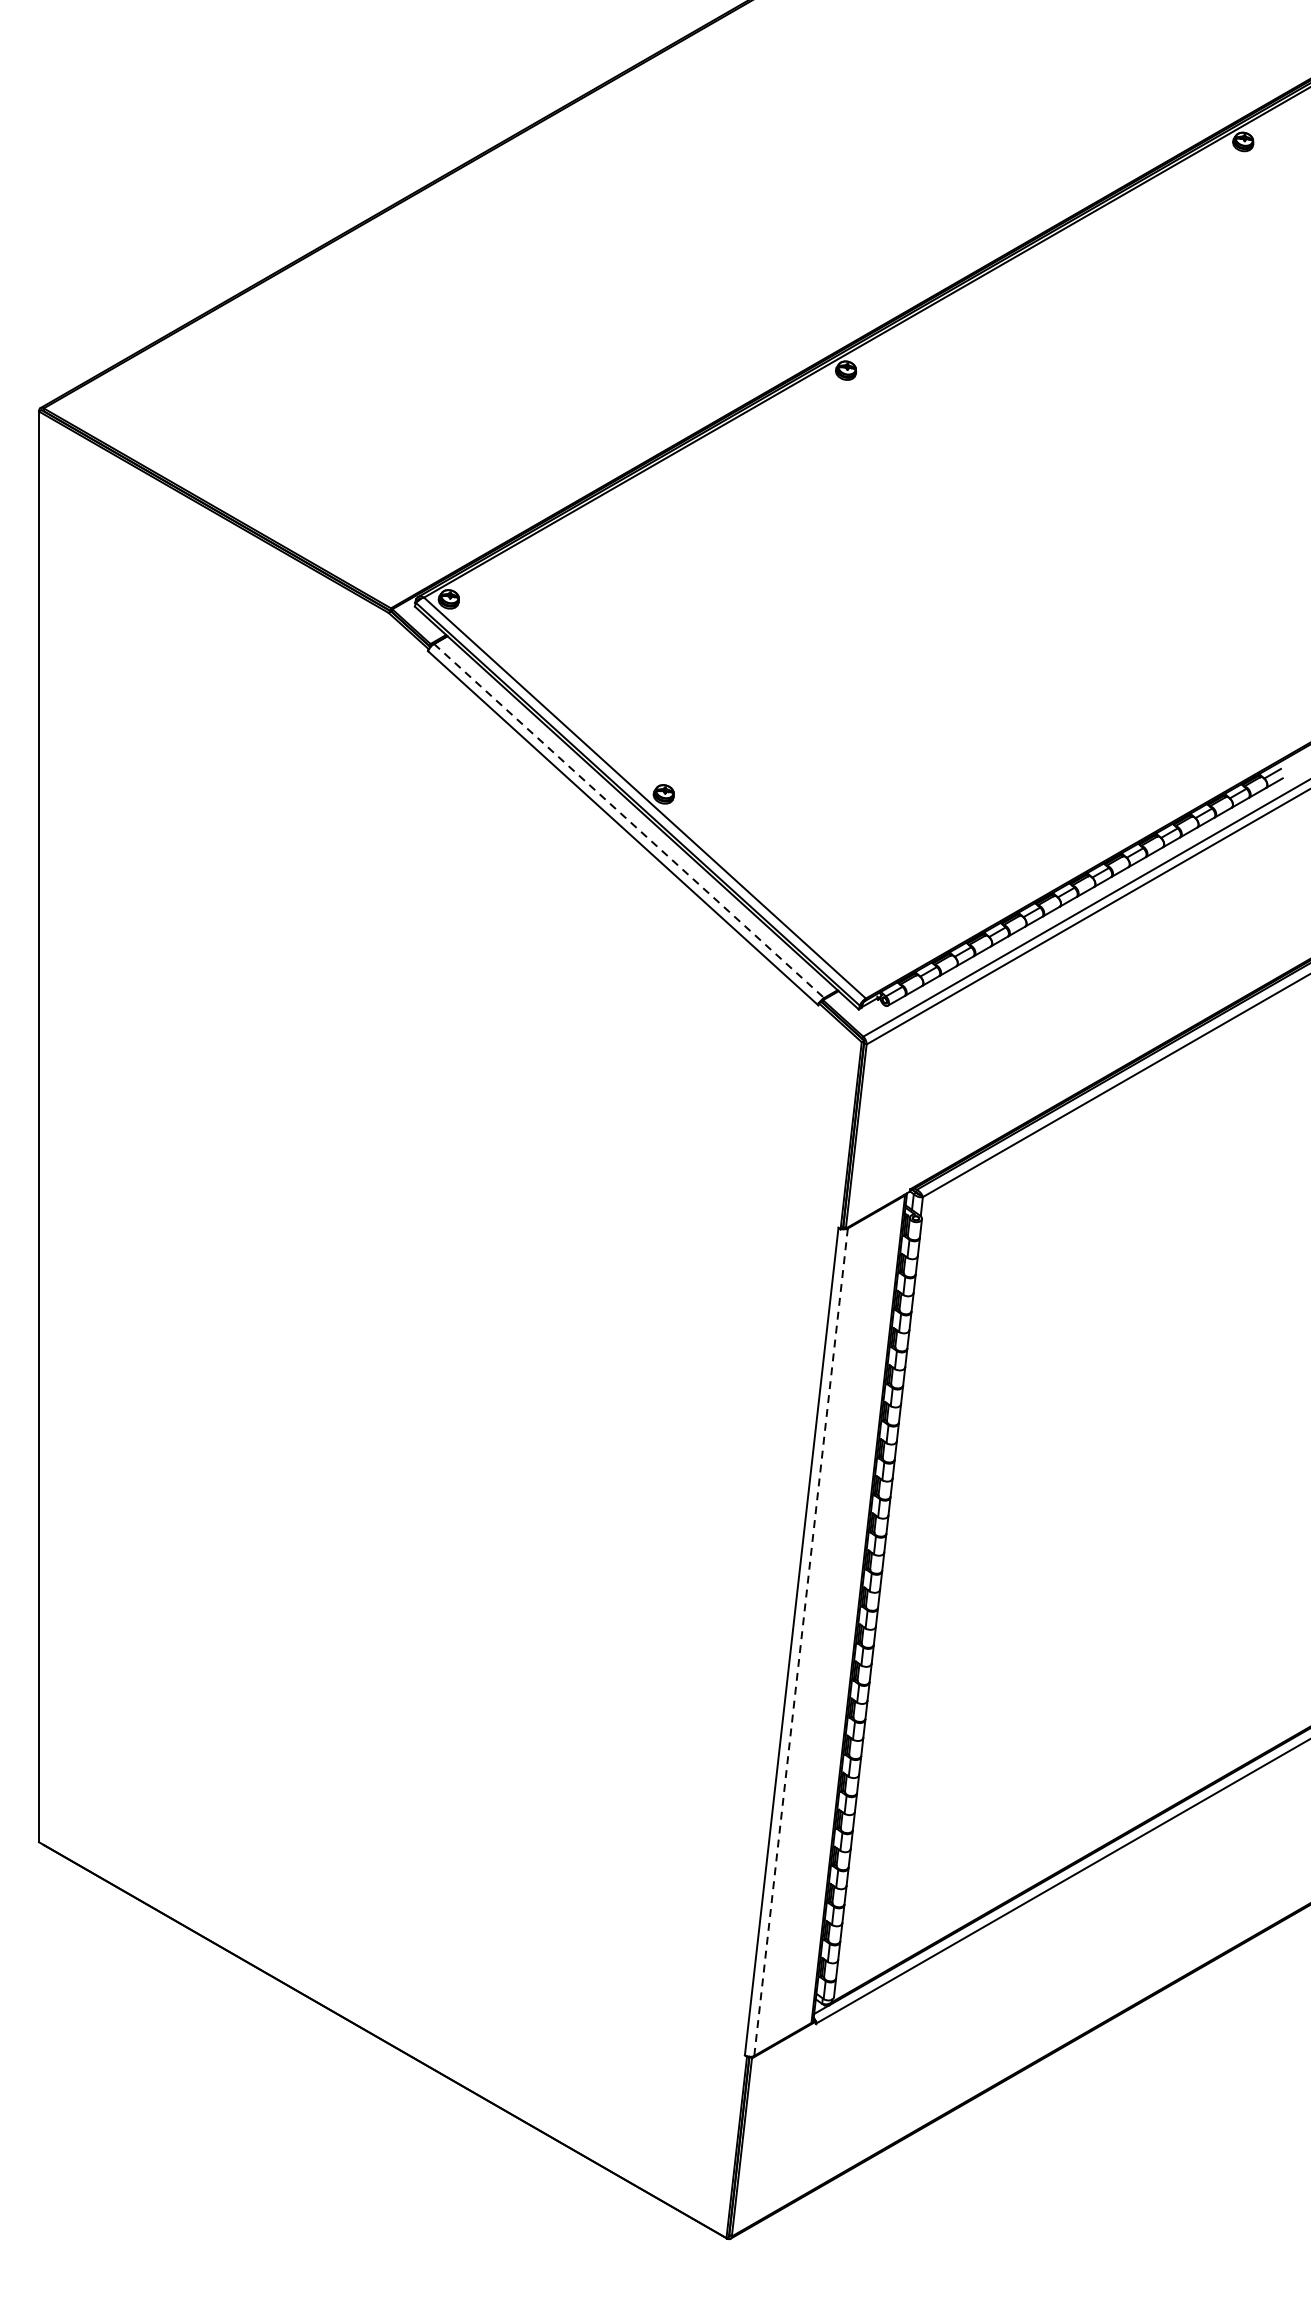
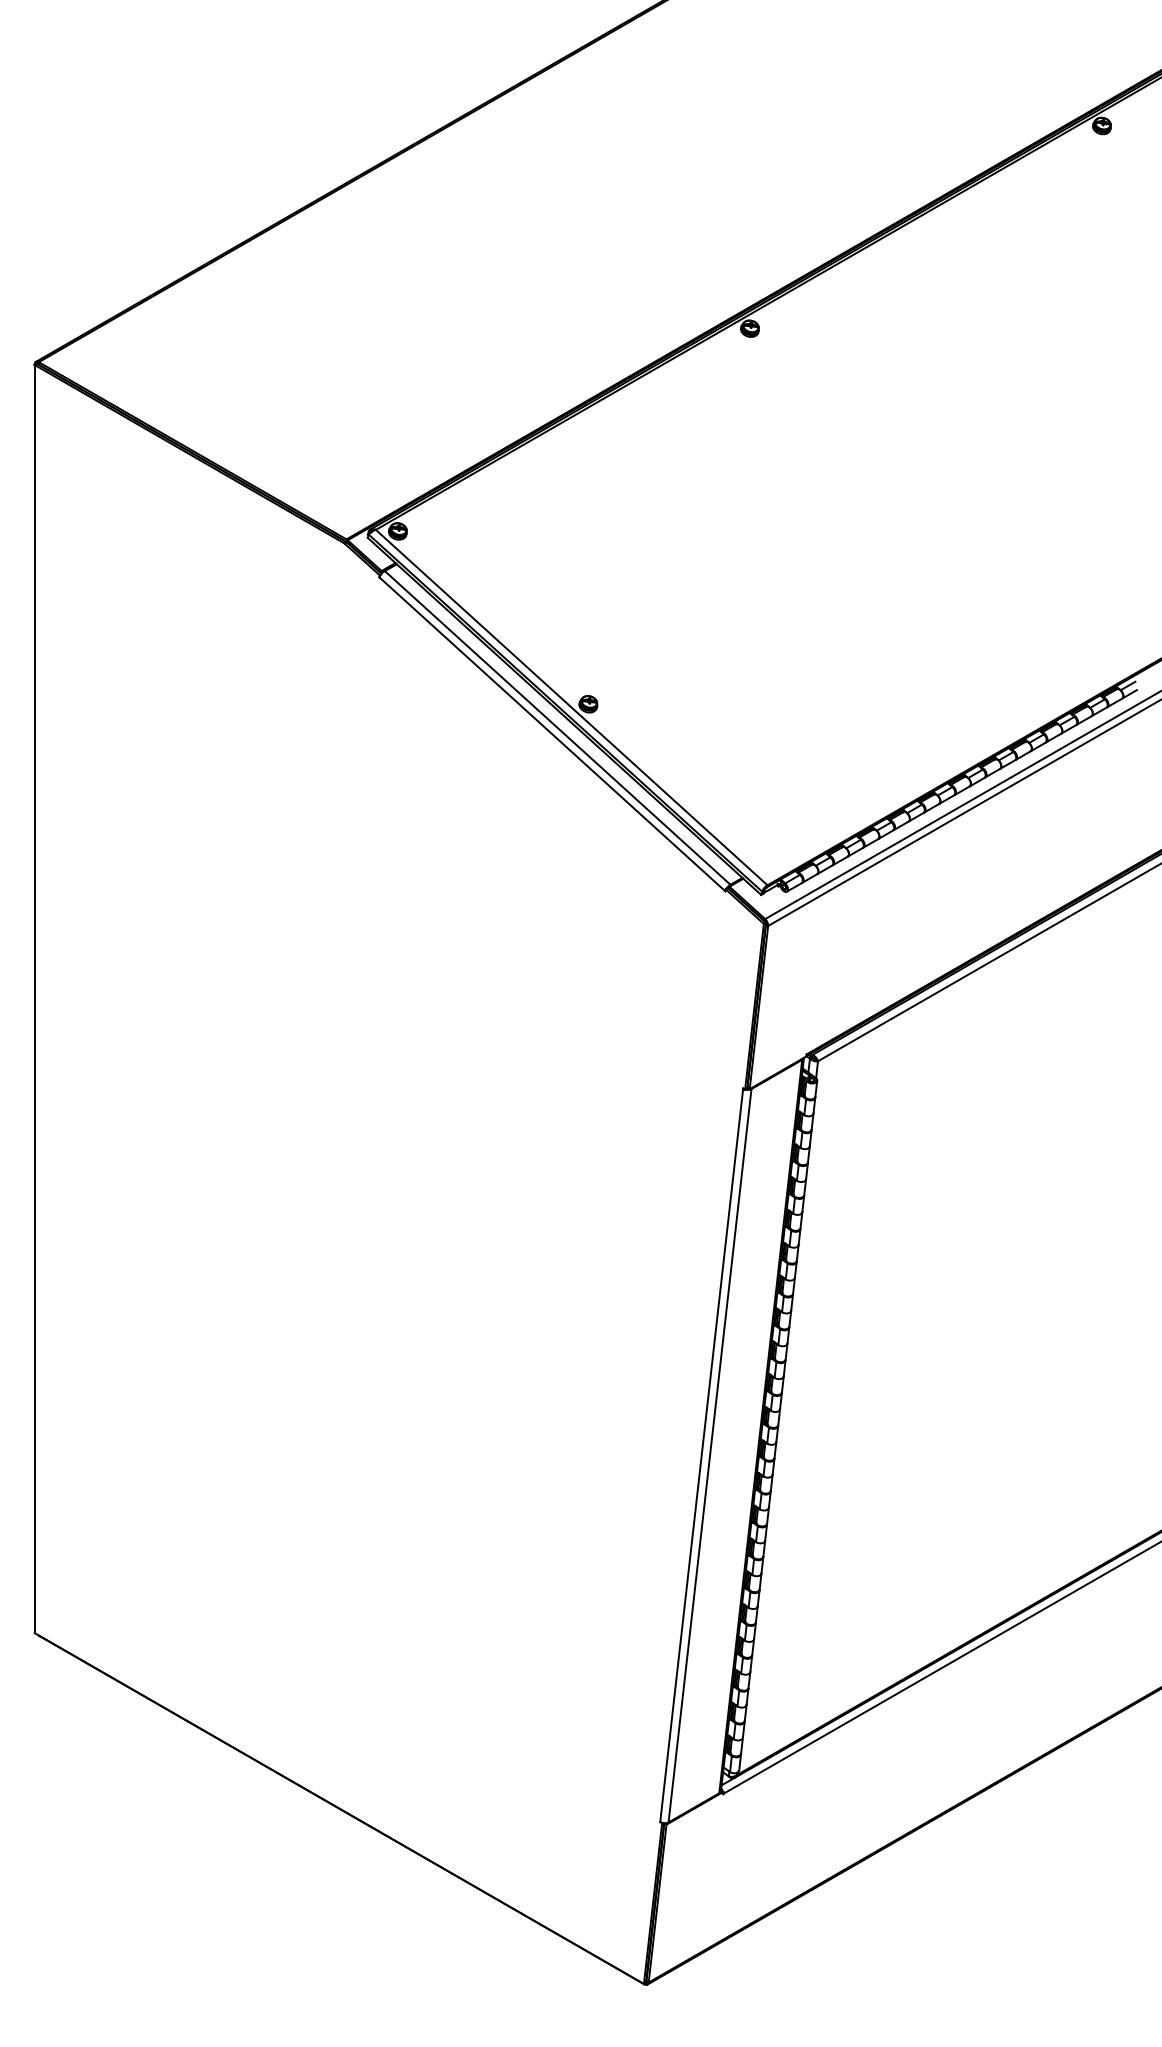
line: (630, 821) -> (558, 728), dashed -> solid
line: (800, 1643) -> (709, 1456), dashed -> solid

